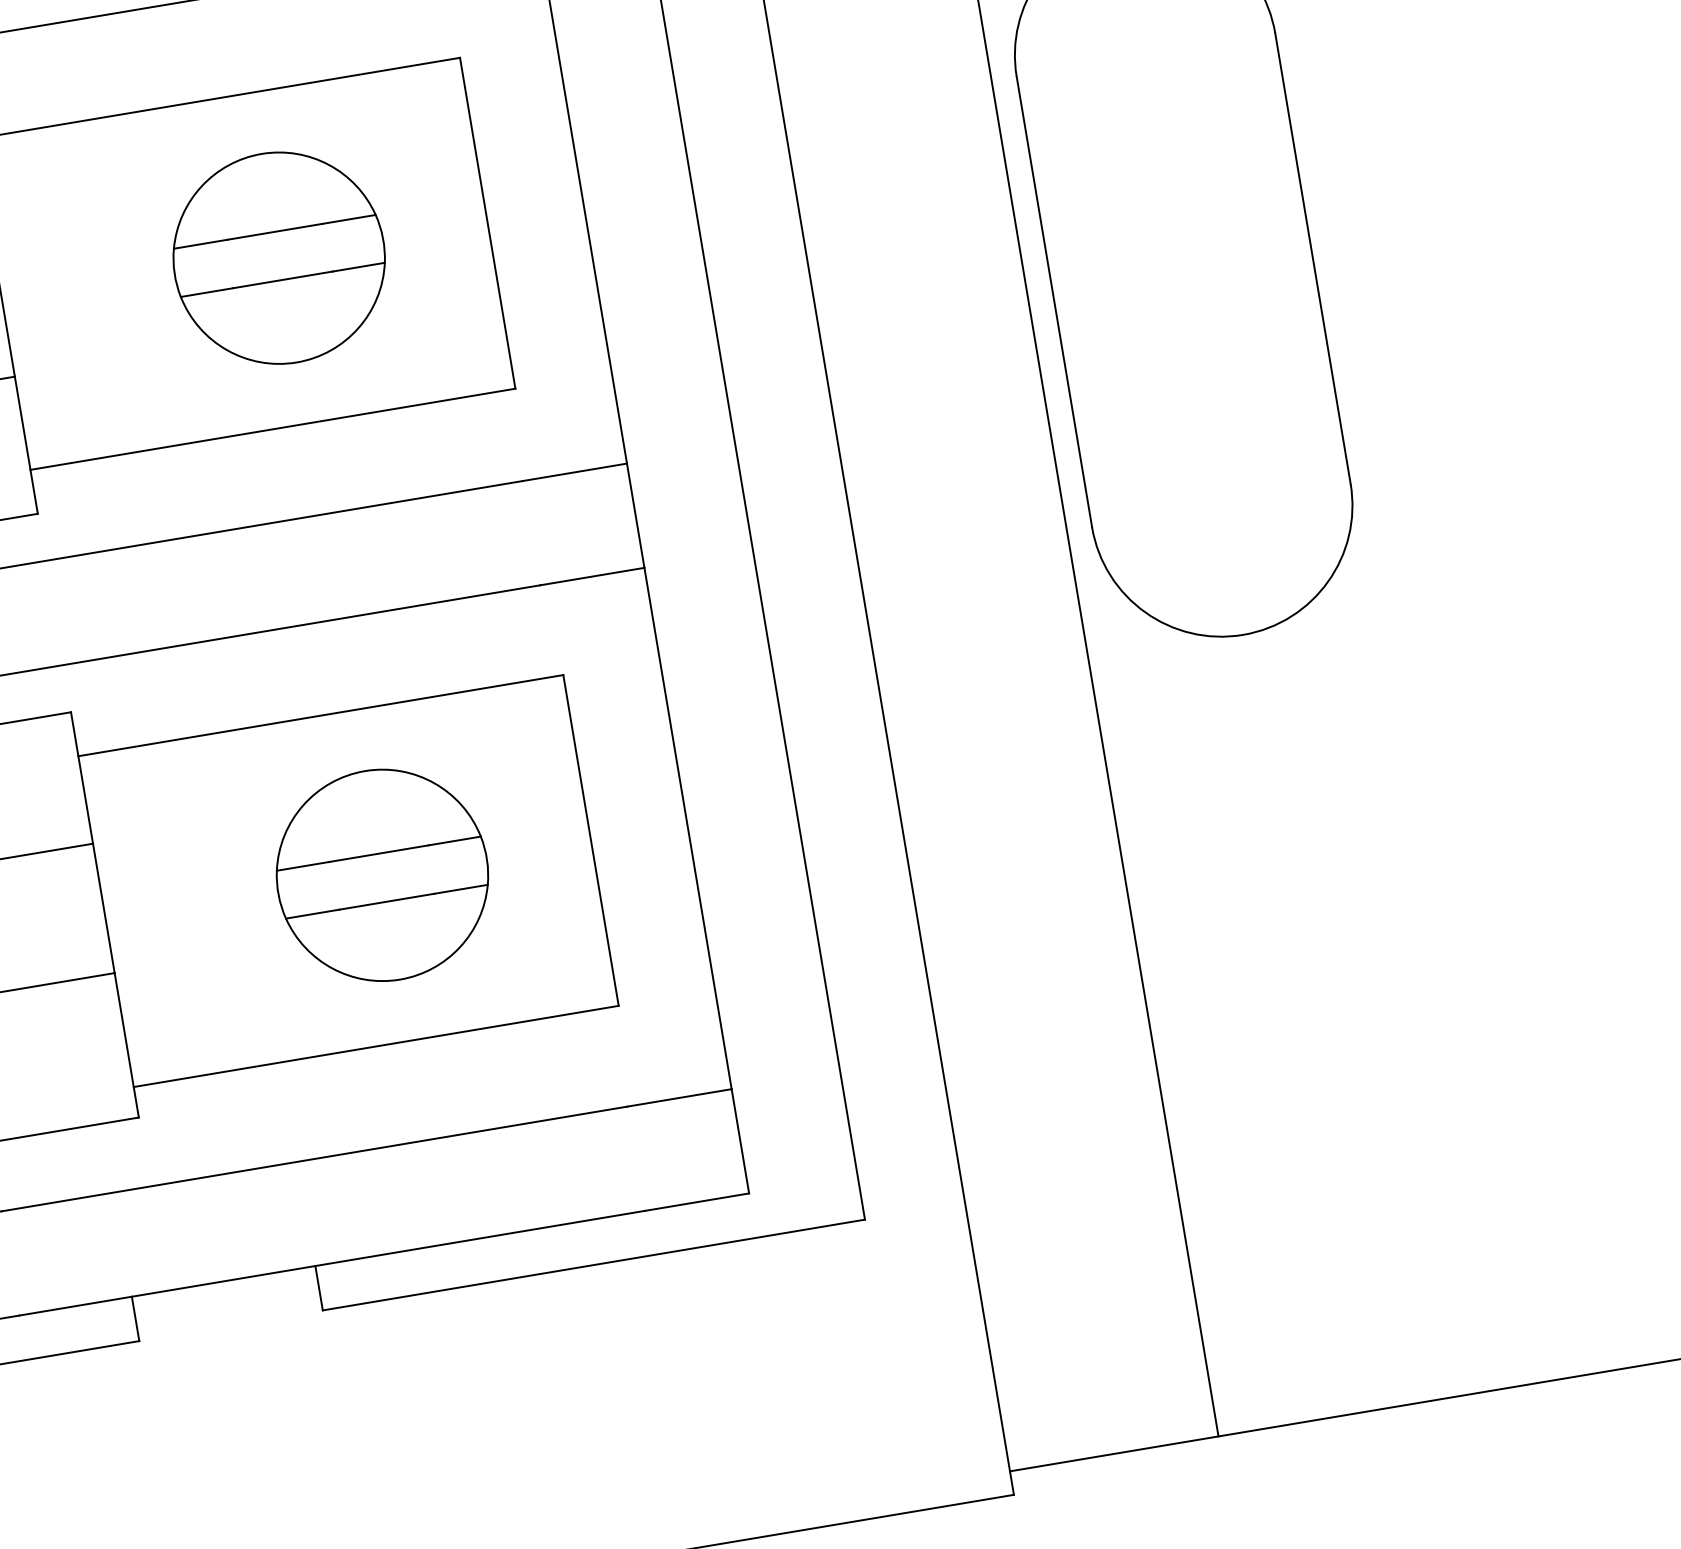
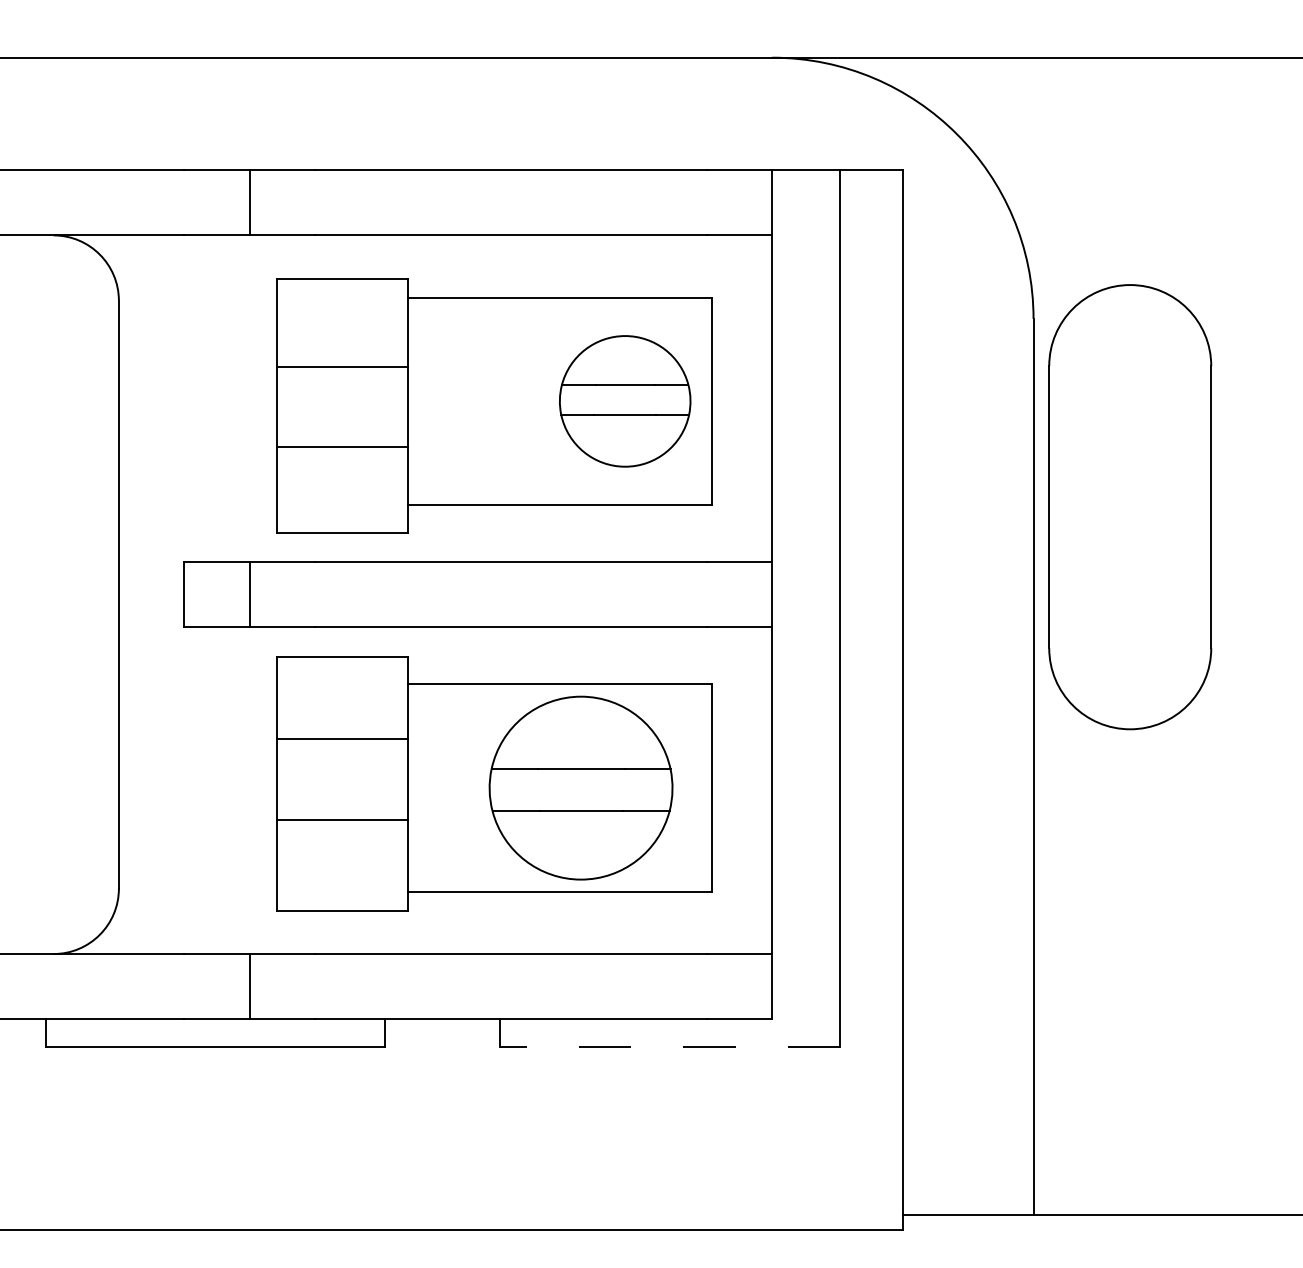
part: (279, 258) -> (625, 401), moved
part: (382, 874) -> (581, 787), size x1.4
line: (594, 1265) -> (670, 1047), solid -> dashed

